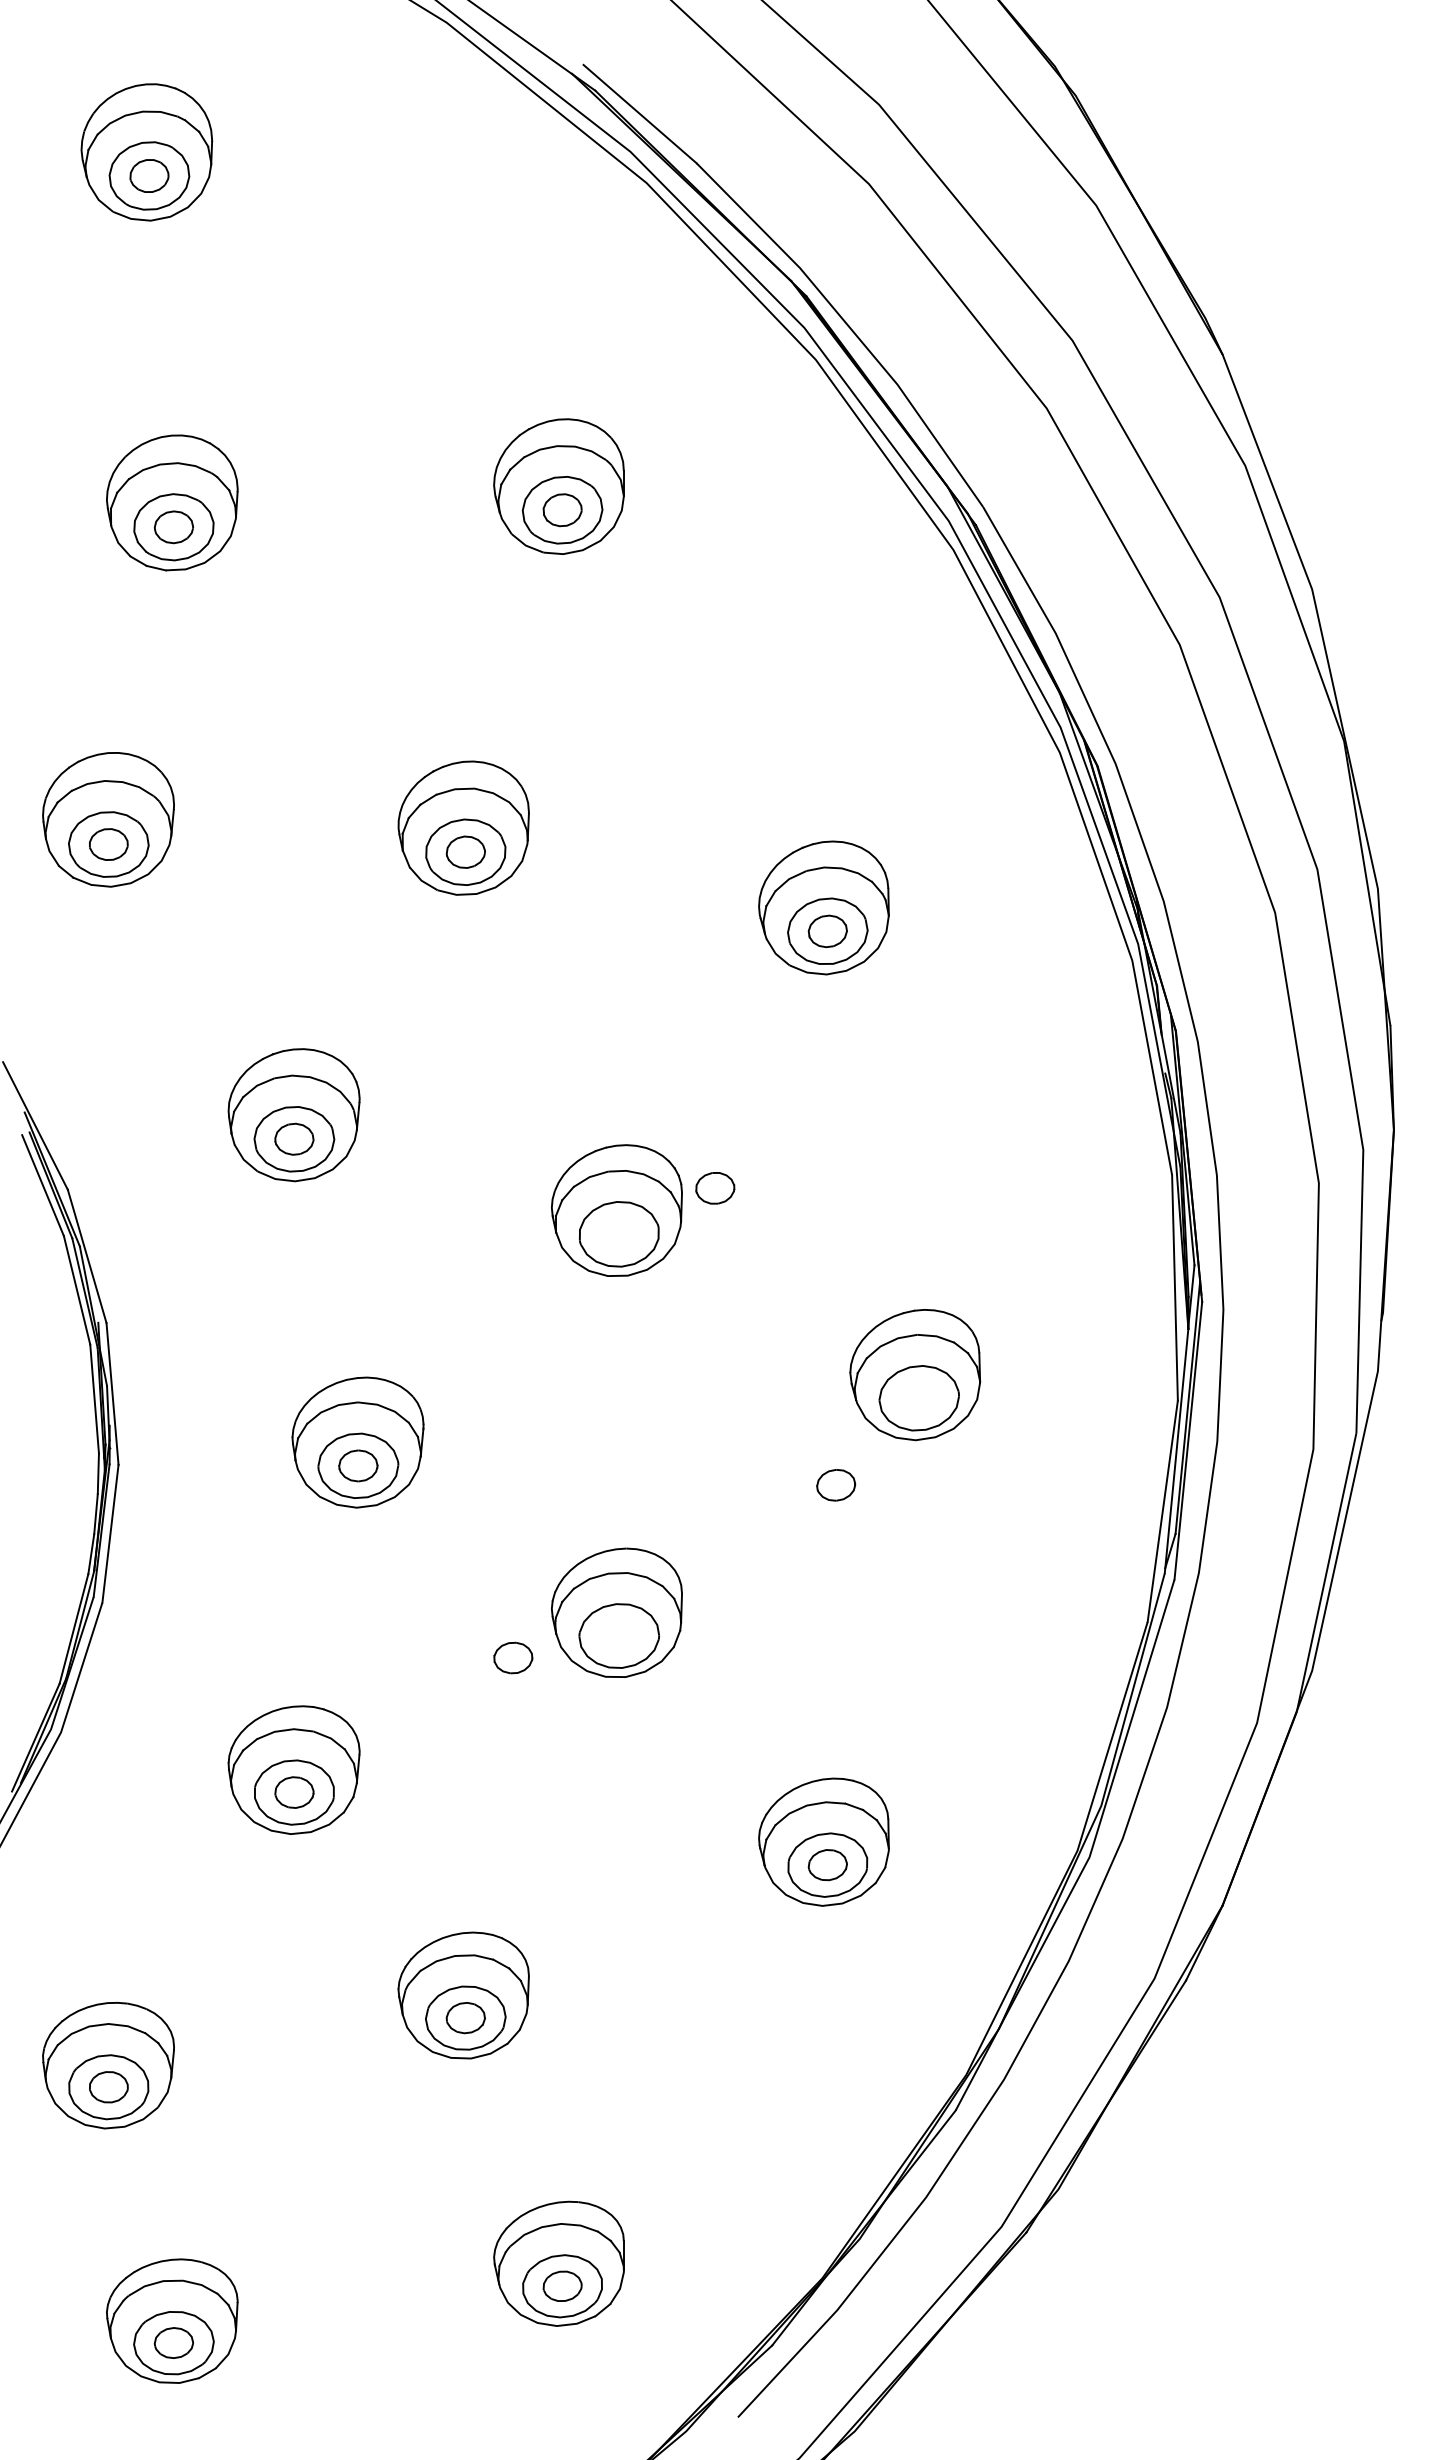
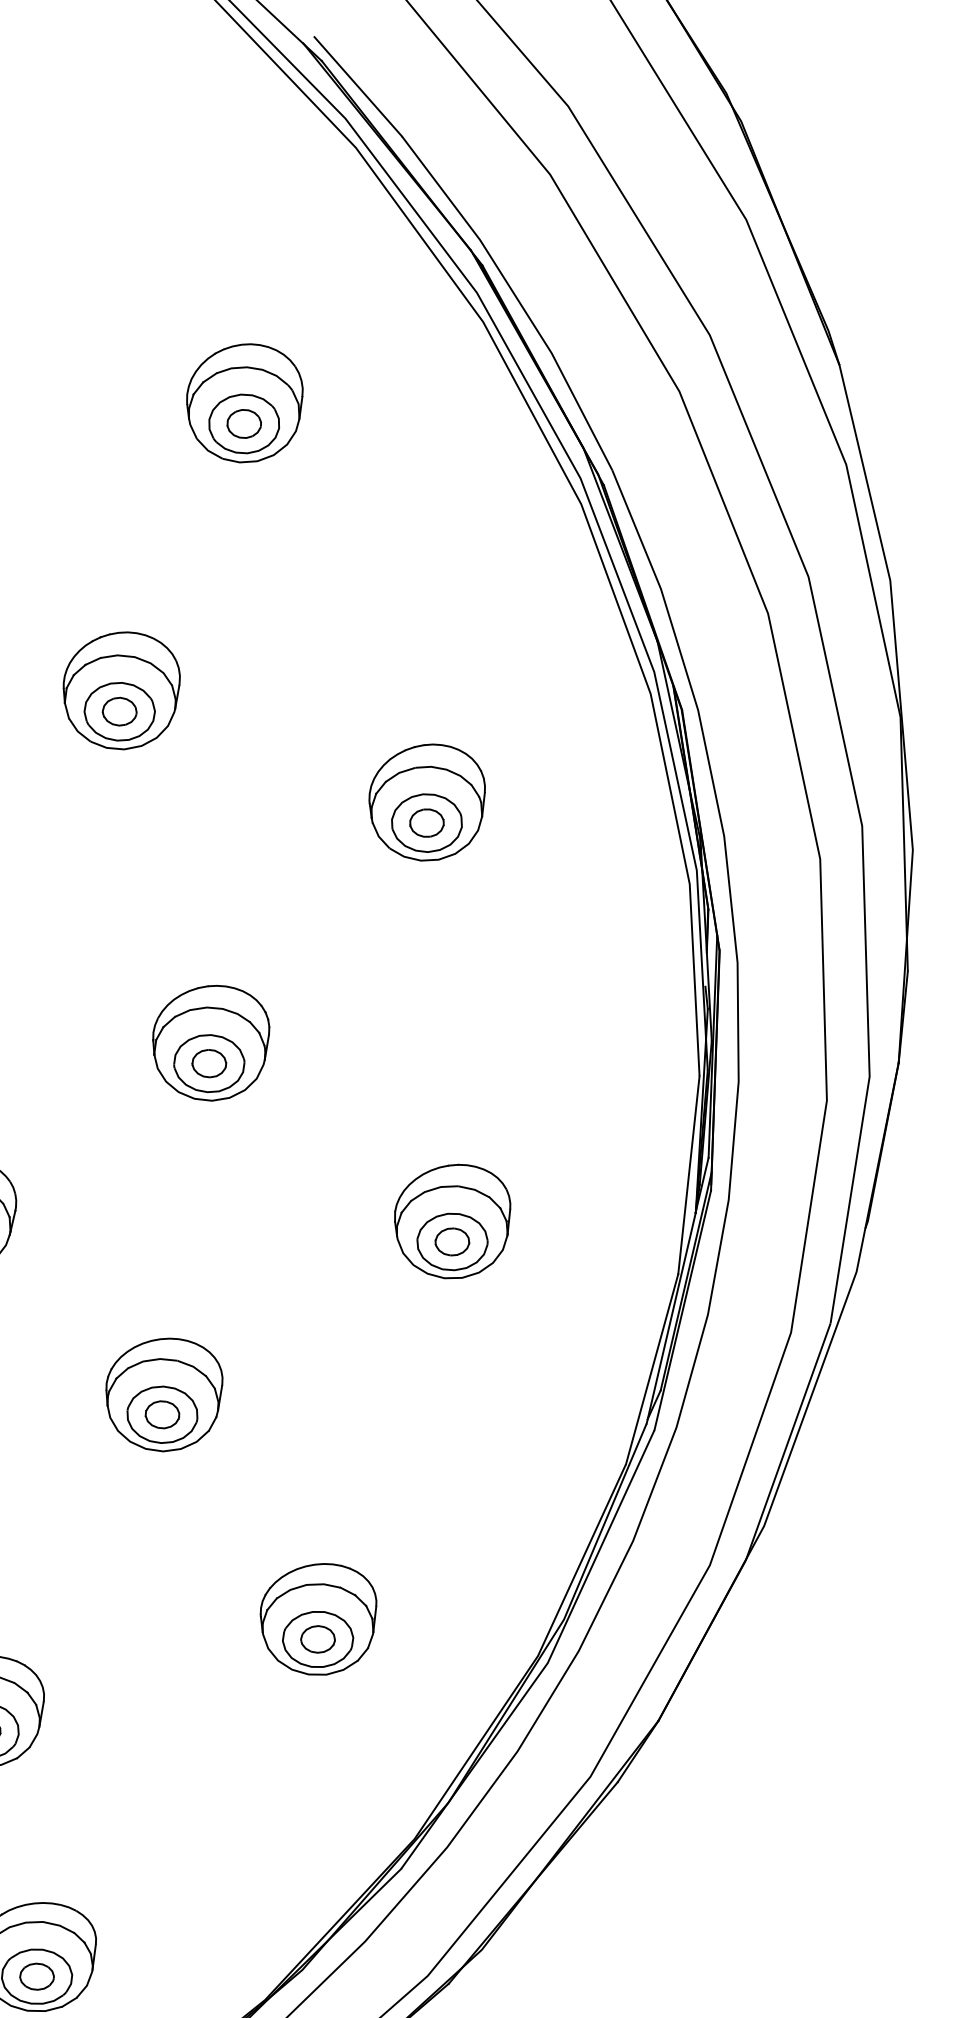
part: (715, 1188) -> (209, 1063), moved
part: (836, 1485) -> (452, 1242), moved
part: (513, 1657) -> (162, 1414), moved

